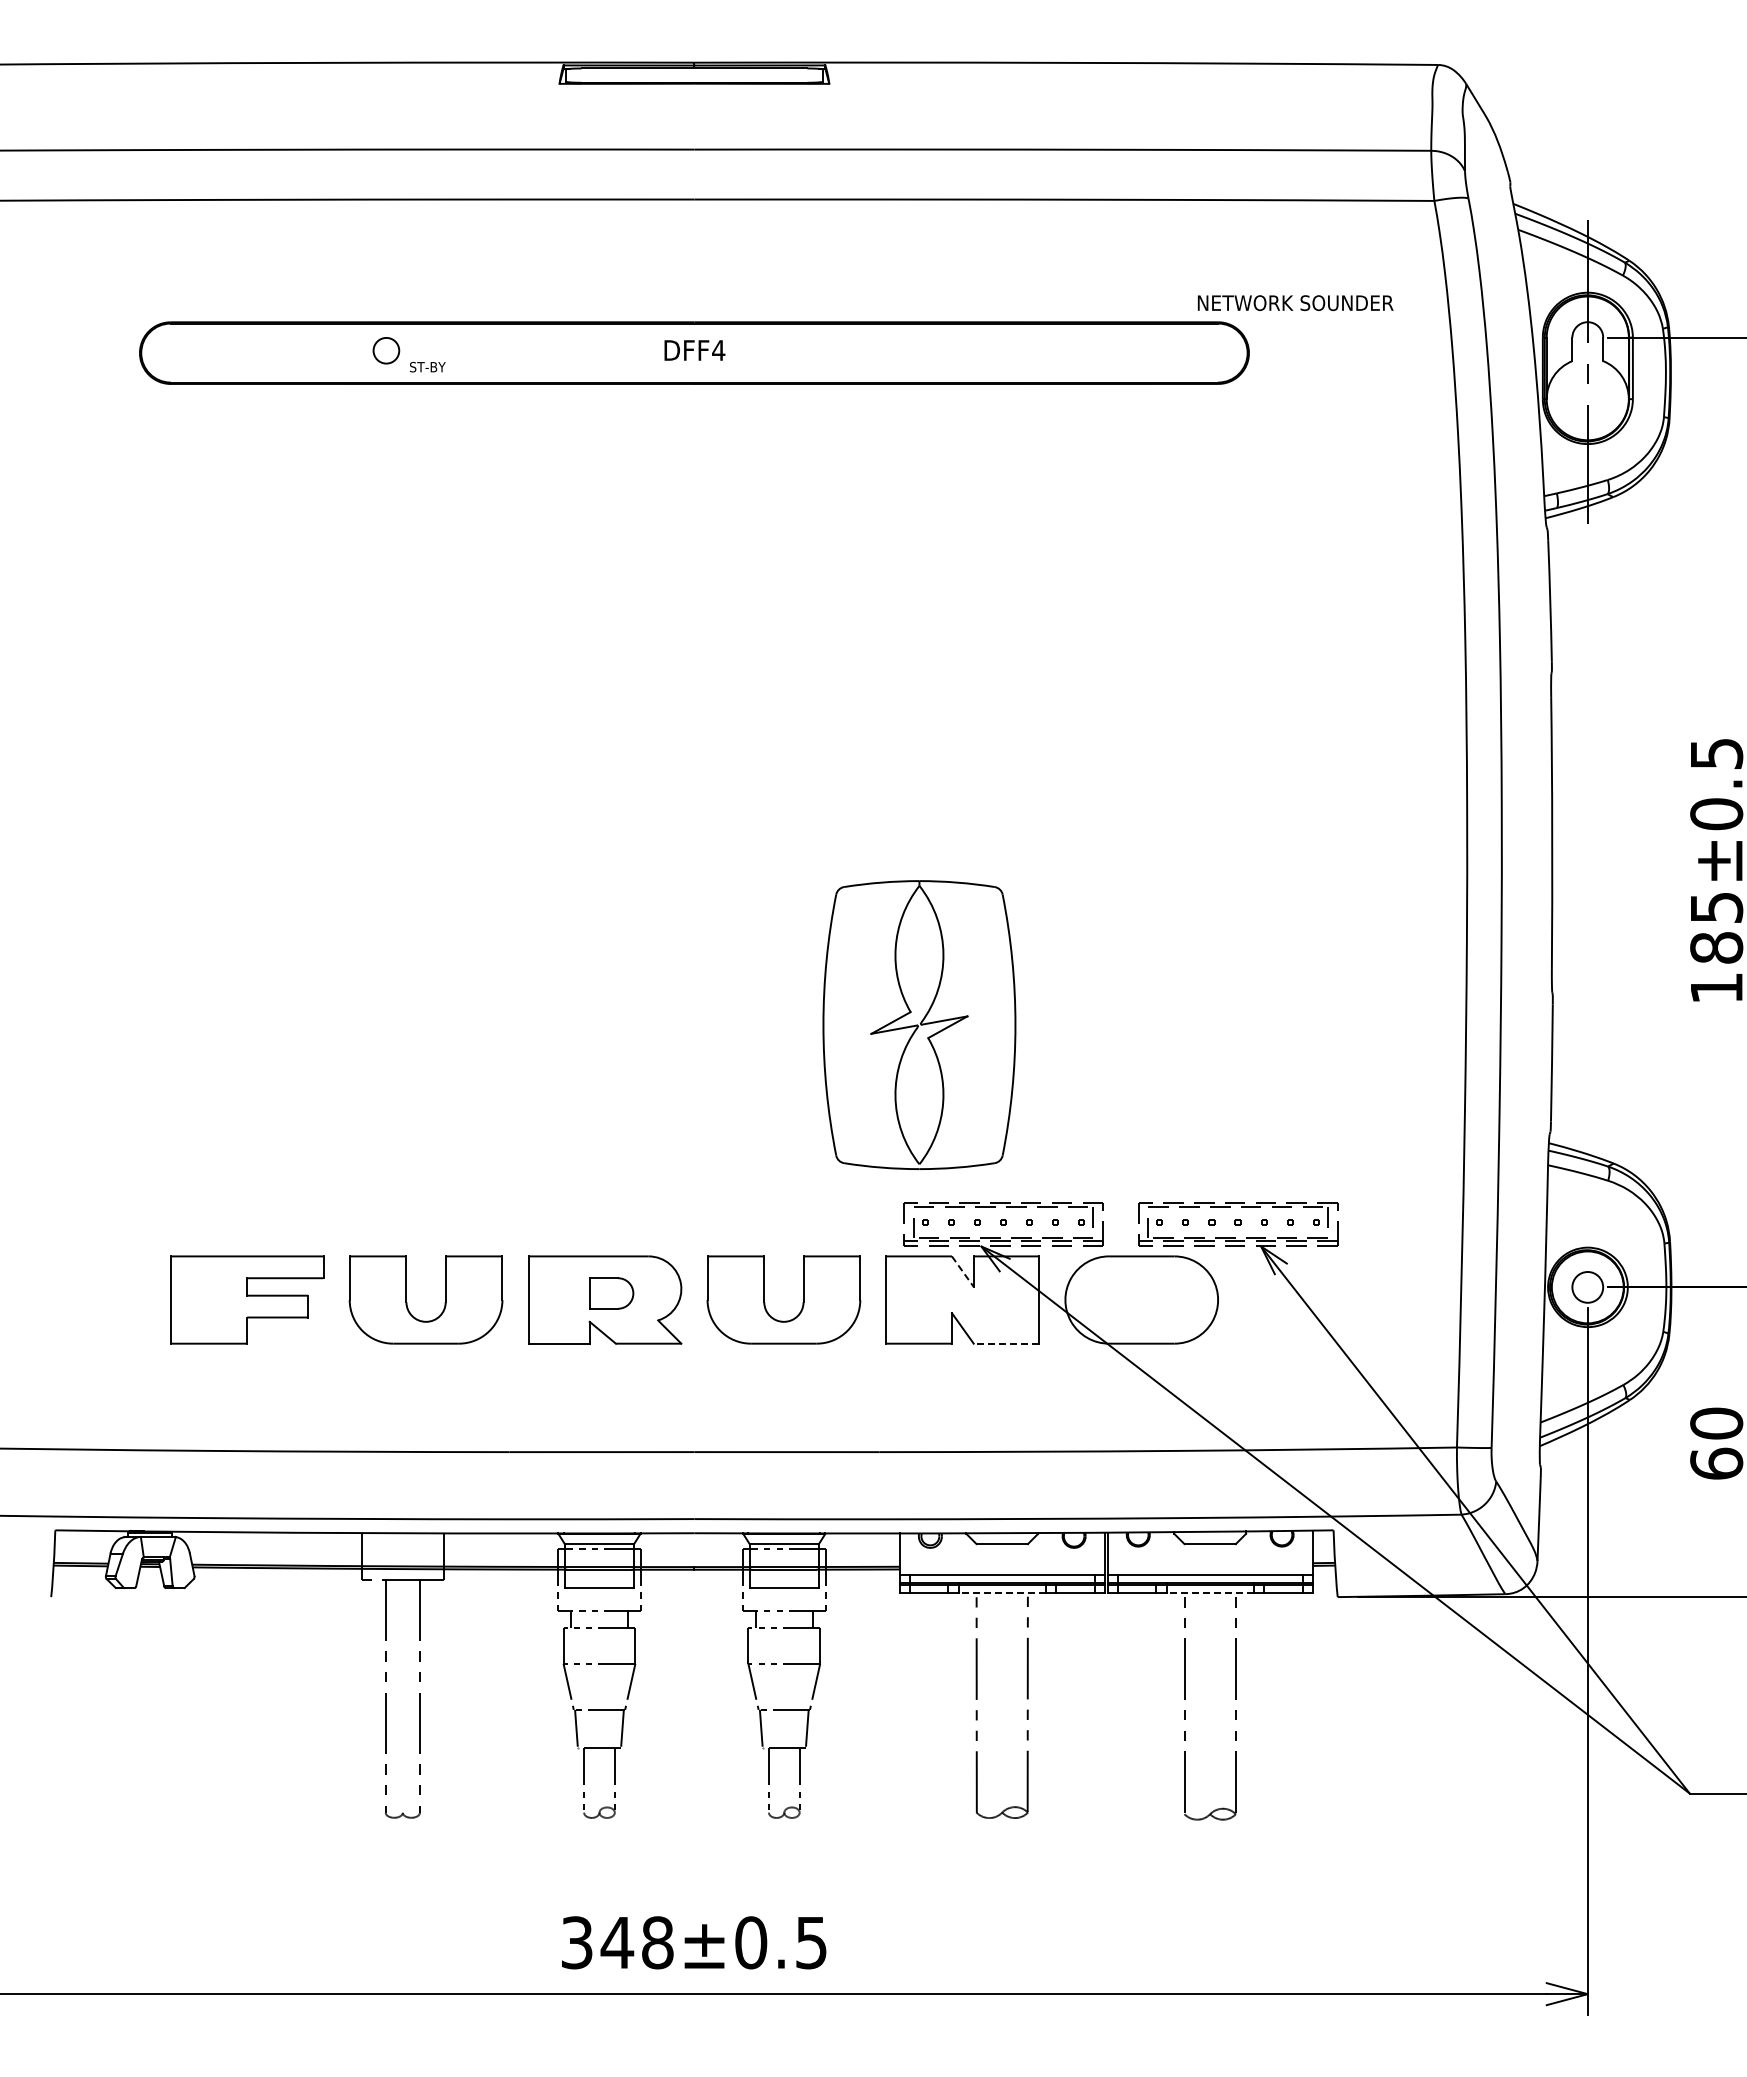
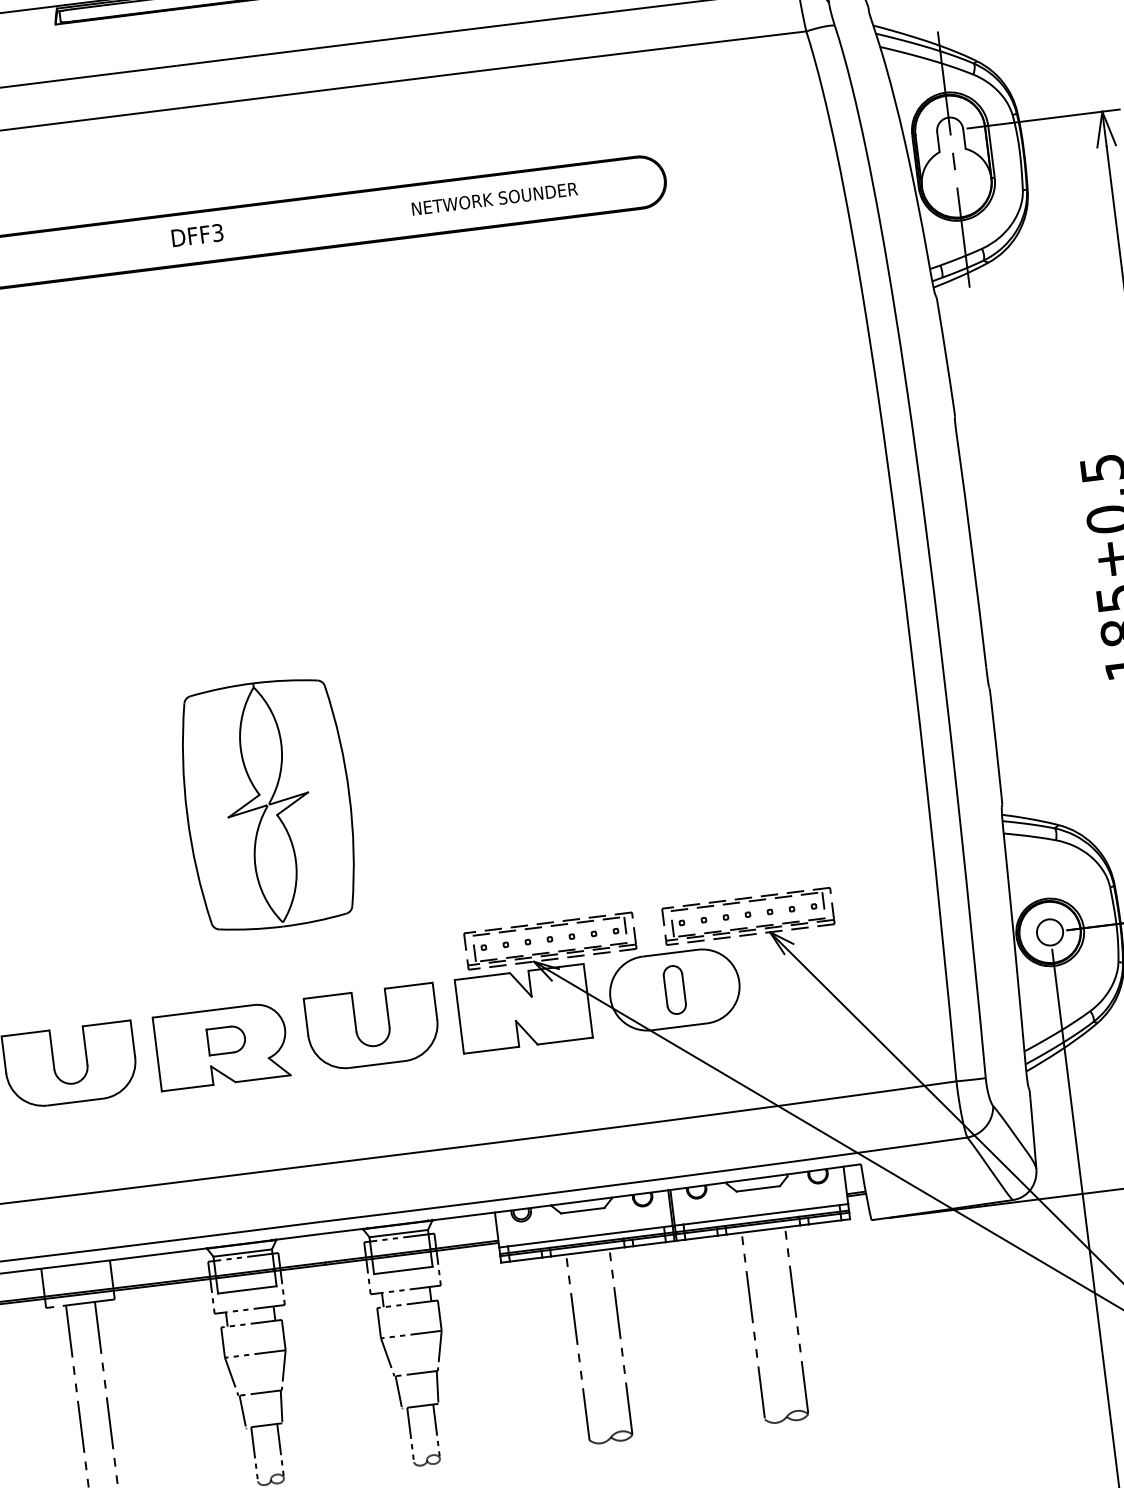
text: (1295, 303) -> (494, 199), moved
text: (718, 350) -> (217, 232), DFF4 -> DFF3
part: (919, 1024) -> (268, 804), moved
line: (962, 1271) -> (520, 984), dashed -> solid
part: (1141, 1299) -> (674, 989), added
line: (1006, 1343) -> (565, 1040), dashed -> solid
line: (1002, 1592) -> (588, 1251), dashed -> solid
line: (1210, 1592) -> (763, 1229), dashed -> solid

